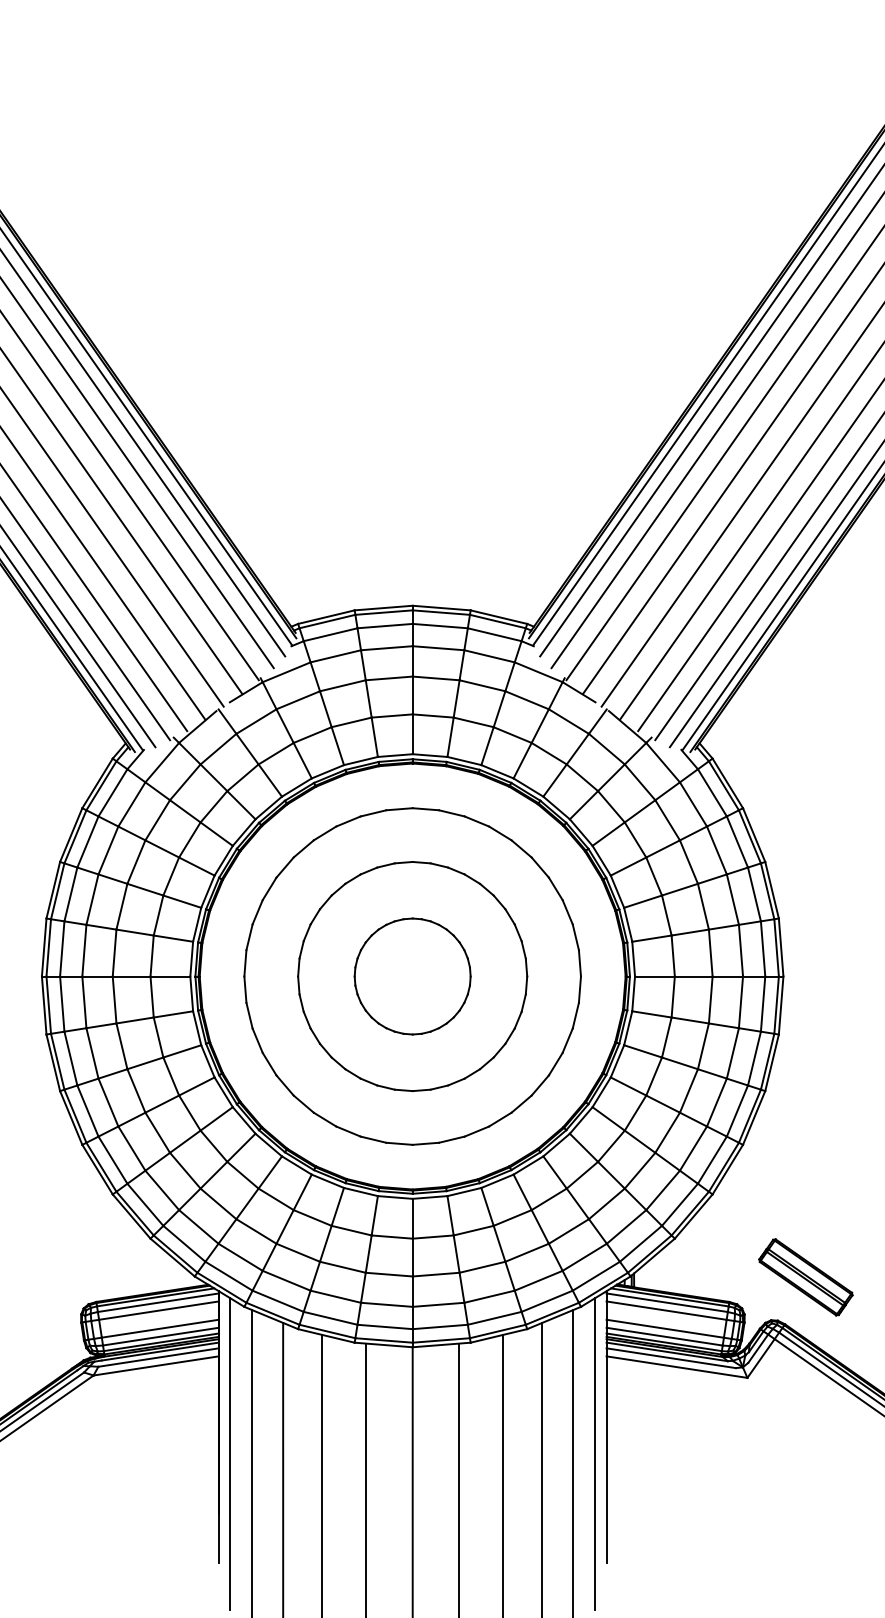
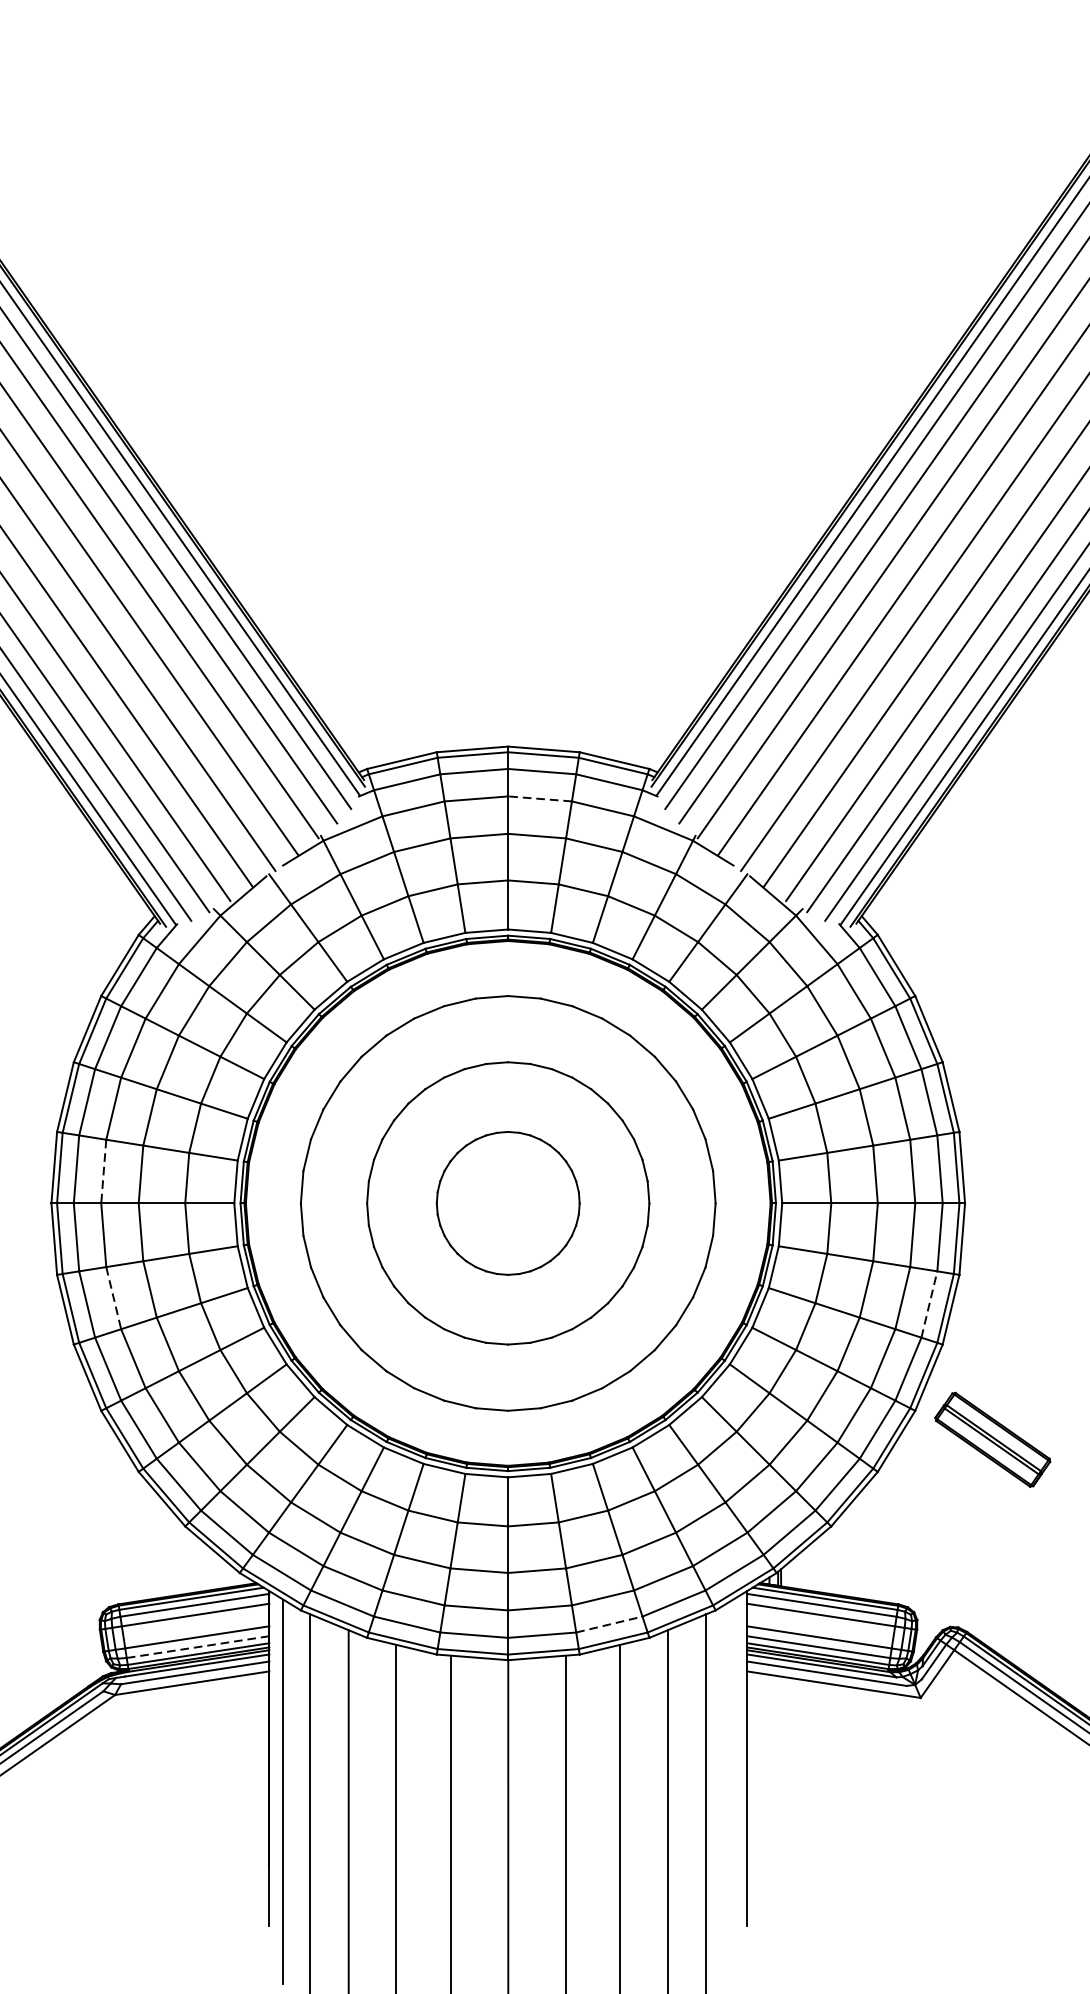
line: (438, 648) -> (540, 799), solid -> dashed
line: (84, 950) -> (103, 1171), solid -> dashed
line: (92, 1053) -> (113, 1298), solid -> dashed
line: (754, 1058) -> (929, 1304), solid -> dashed
part: (805, 1277) -> (992, 1439), moved
line: (494, 1318) -> (609, 1624), solid -> dashed
line: (160, 1336) -> (197, 1646), solid -> dashed
line: (595, 1454) -> (733, 1792), removed

